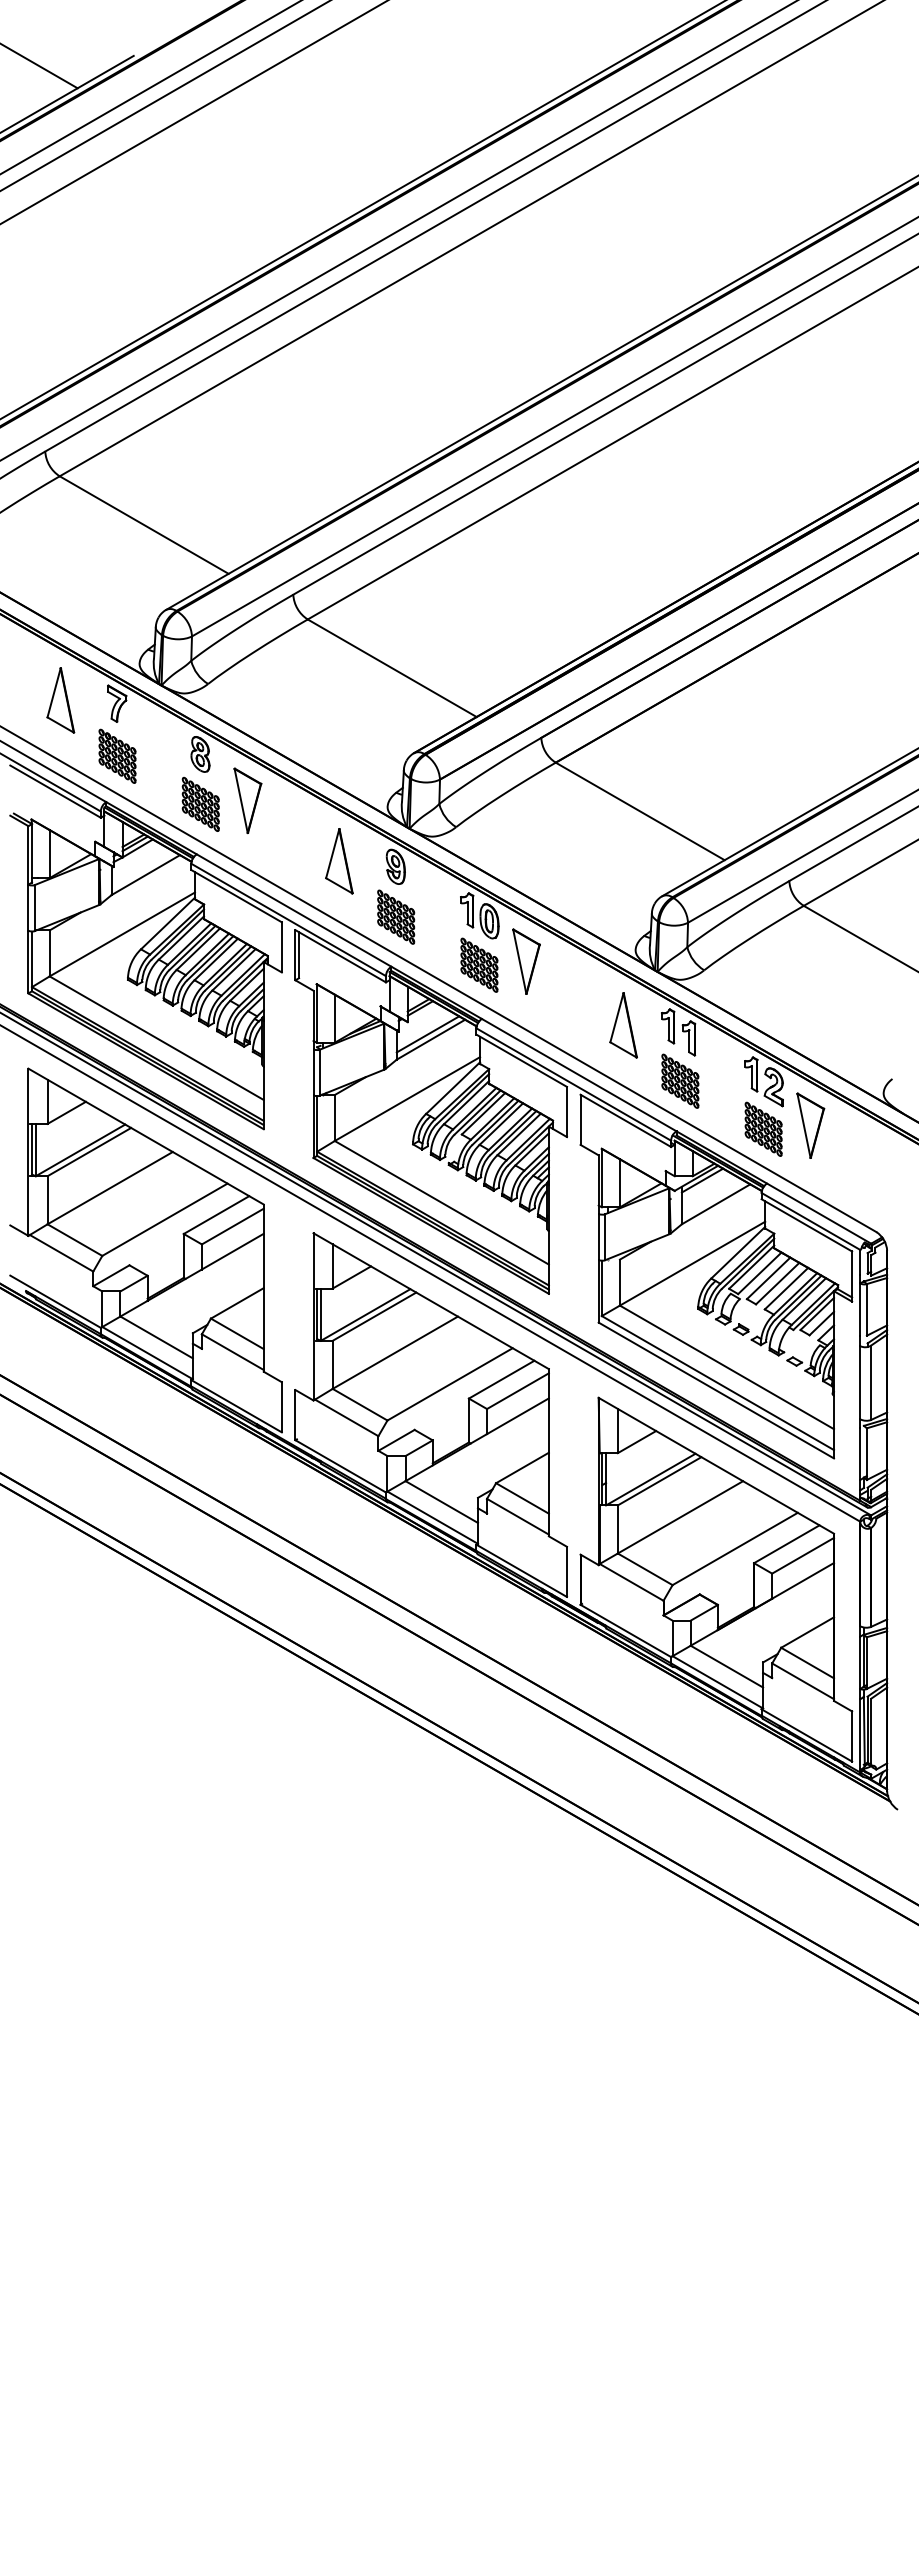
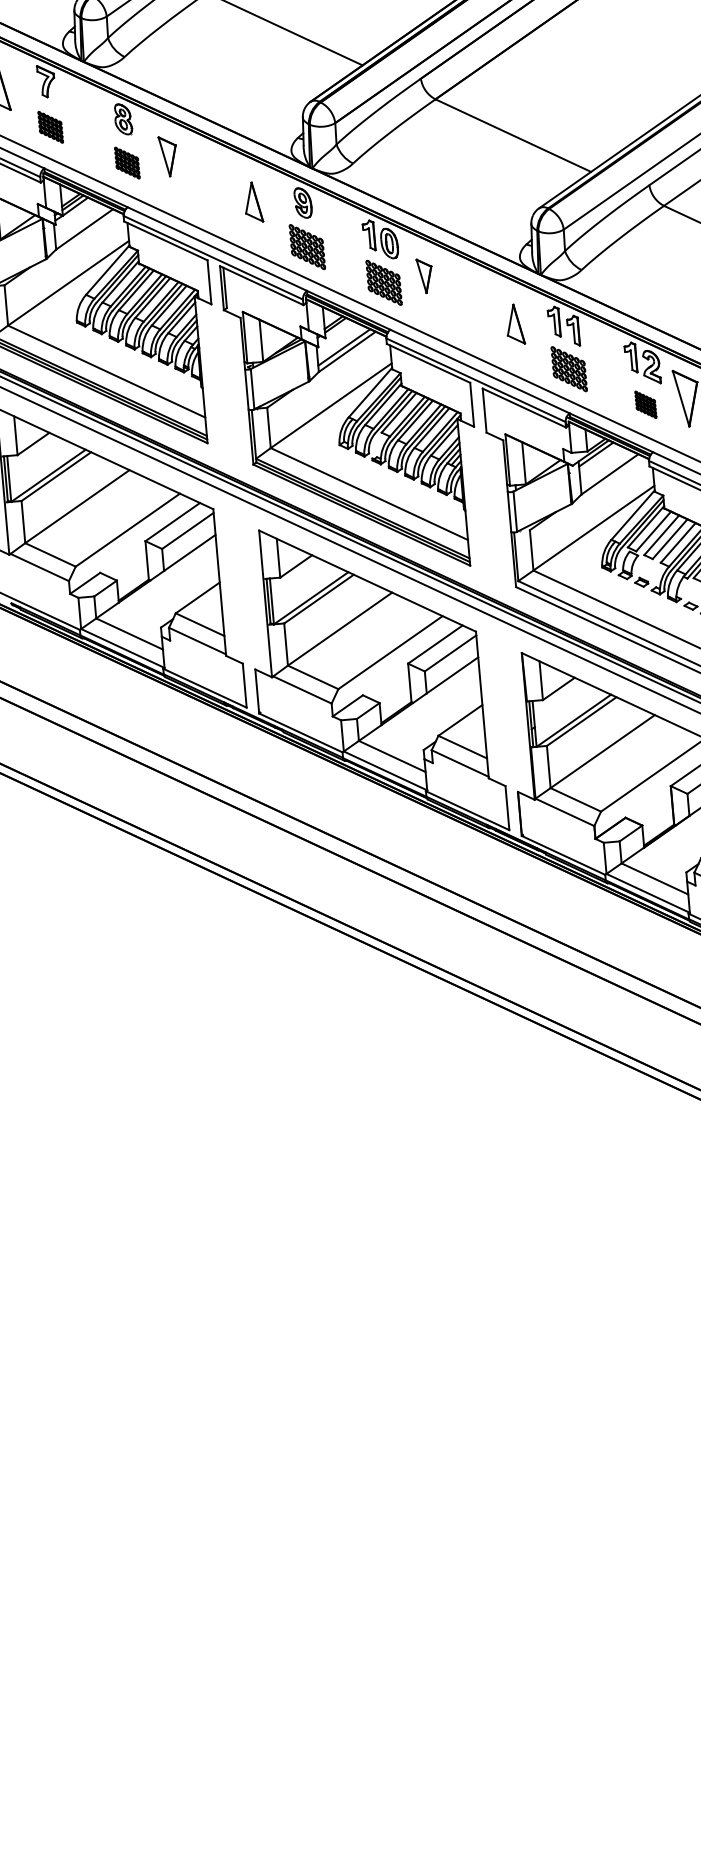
part: (117, 755) -> (50, 126), size x0.7
part: (247, 800) -> (168, 156), size x0.7
part: (200, 803) -> (127, 162), size x0.7
part: (339, 861) -> (253, 202), size x0.7
part: (526, 961) -> (425, 275), size x0.6
part: (623, 1025) -> (515, 324), size x0.7
part: (763, 1128) -> (645, 404), size x0.6

